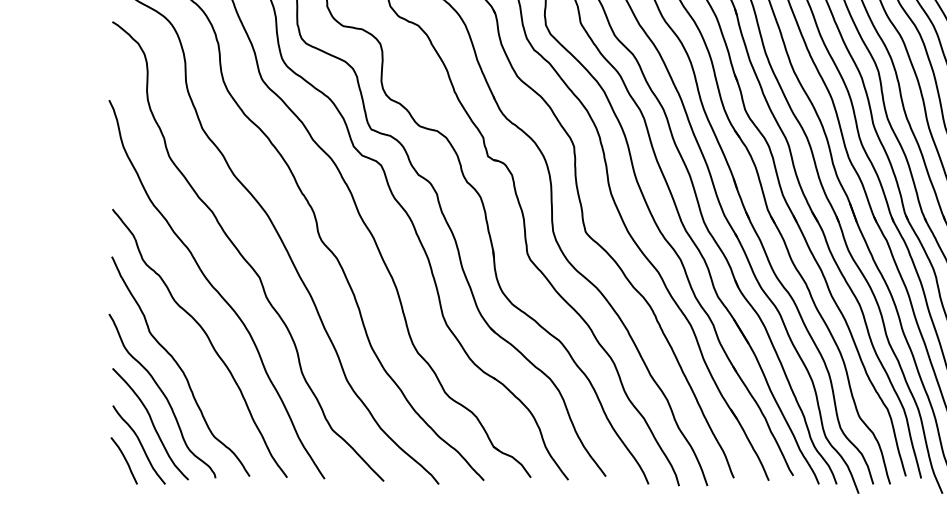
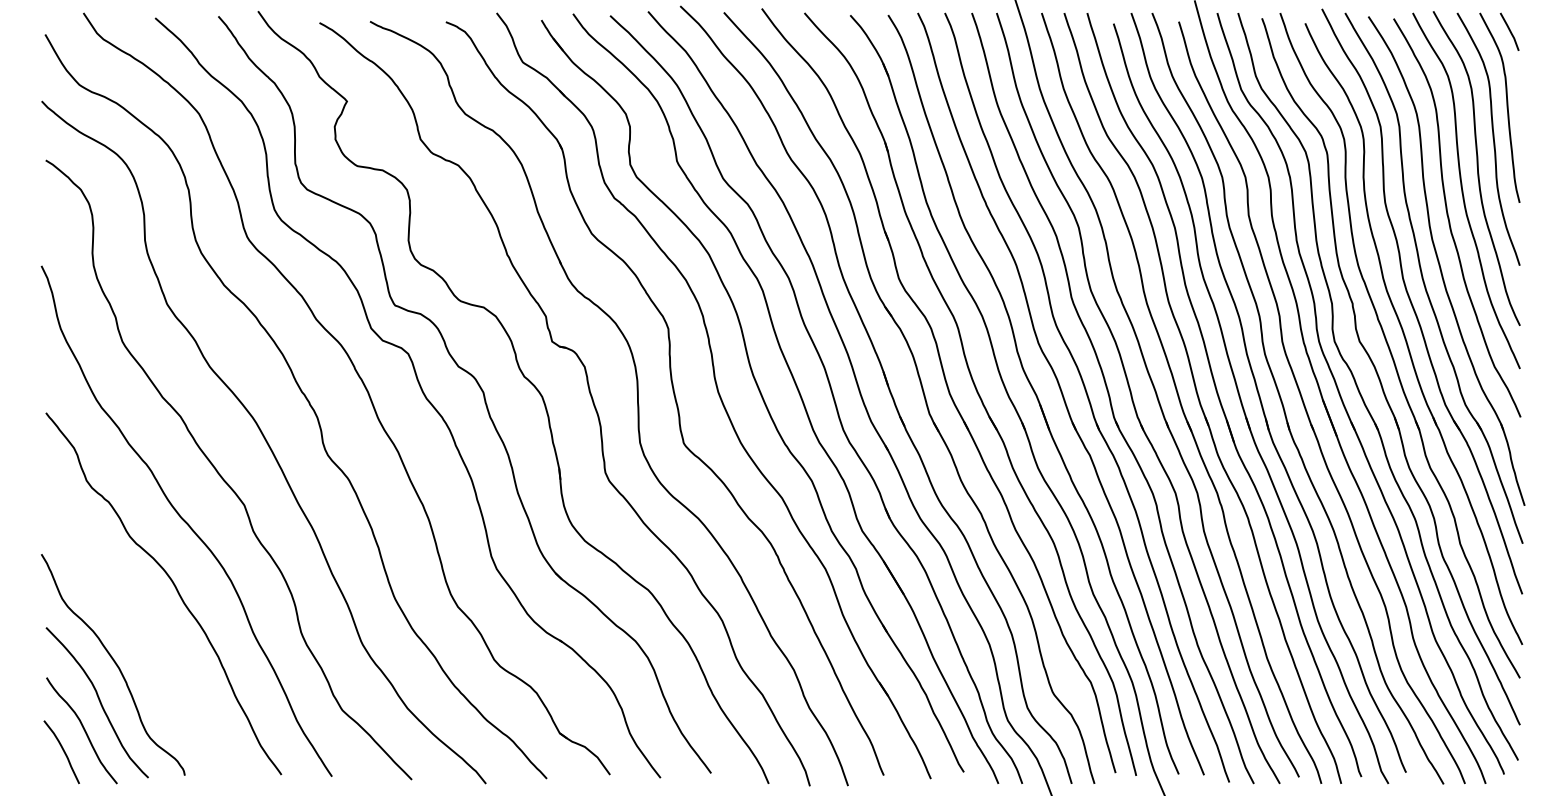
curve: (179, 366) -> (136, 624), removed

